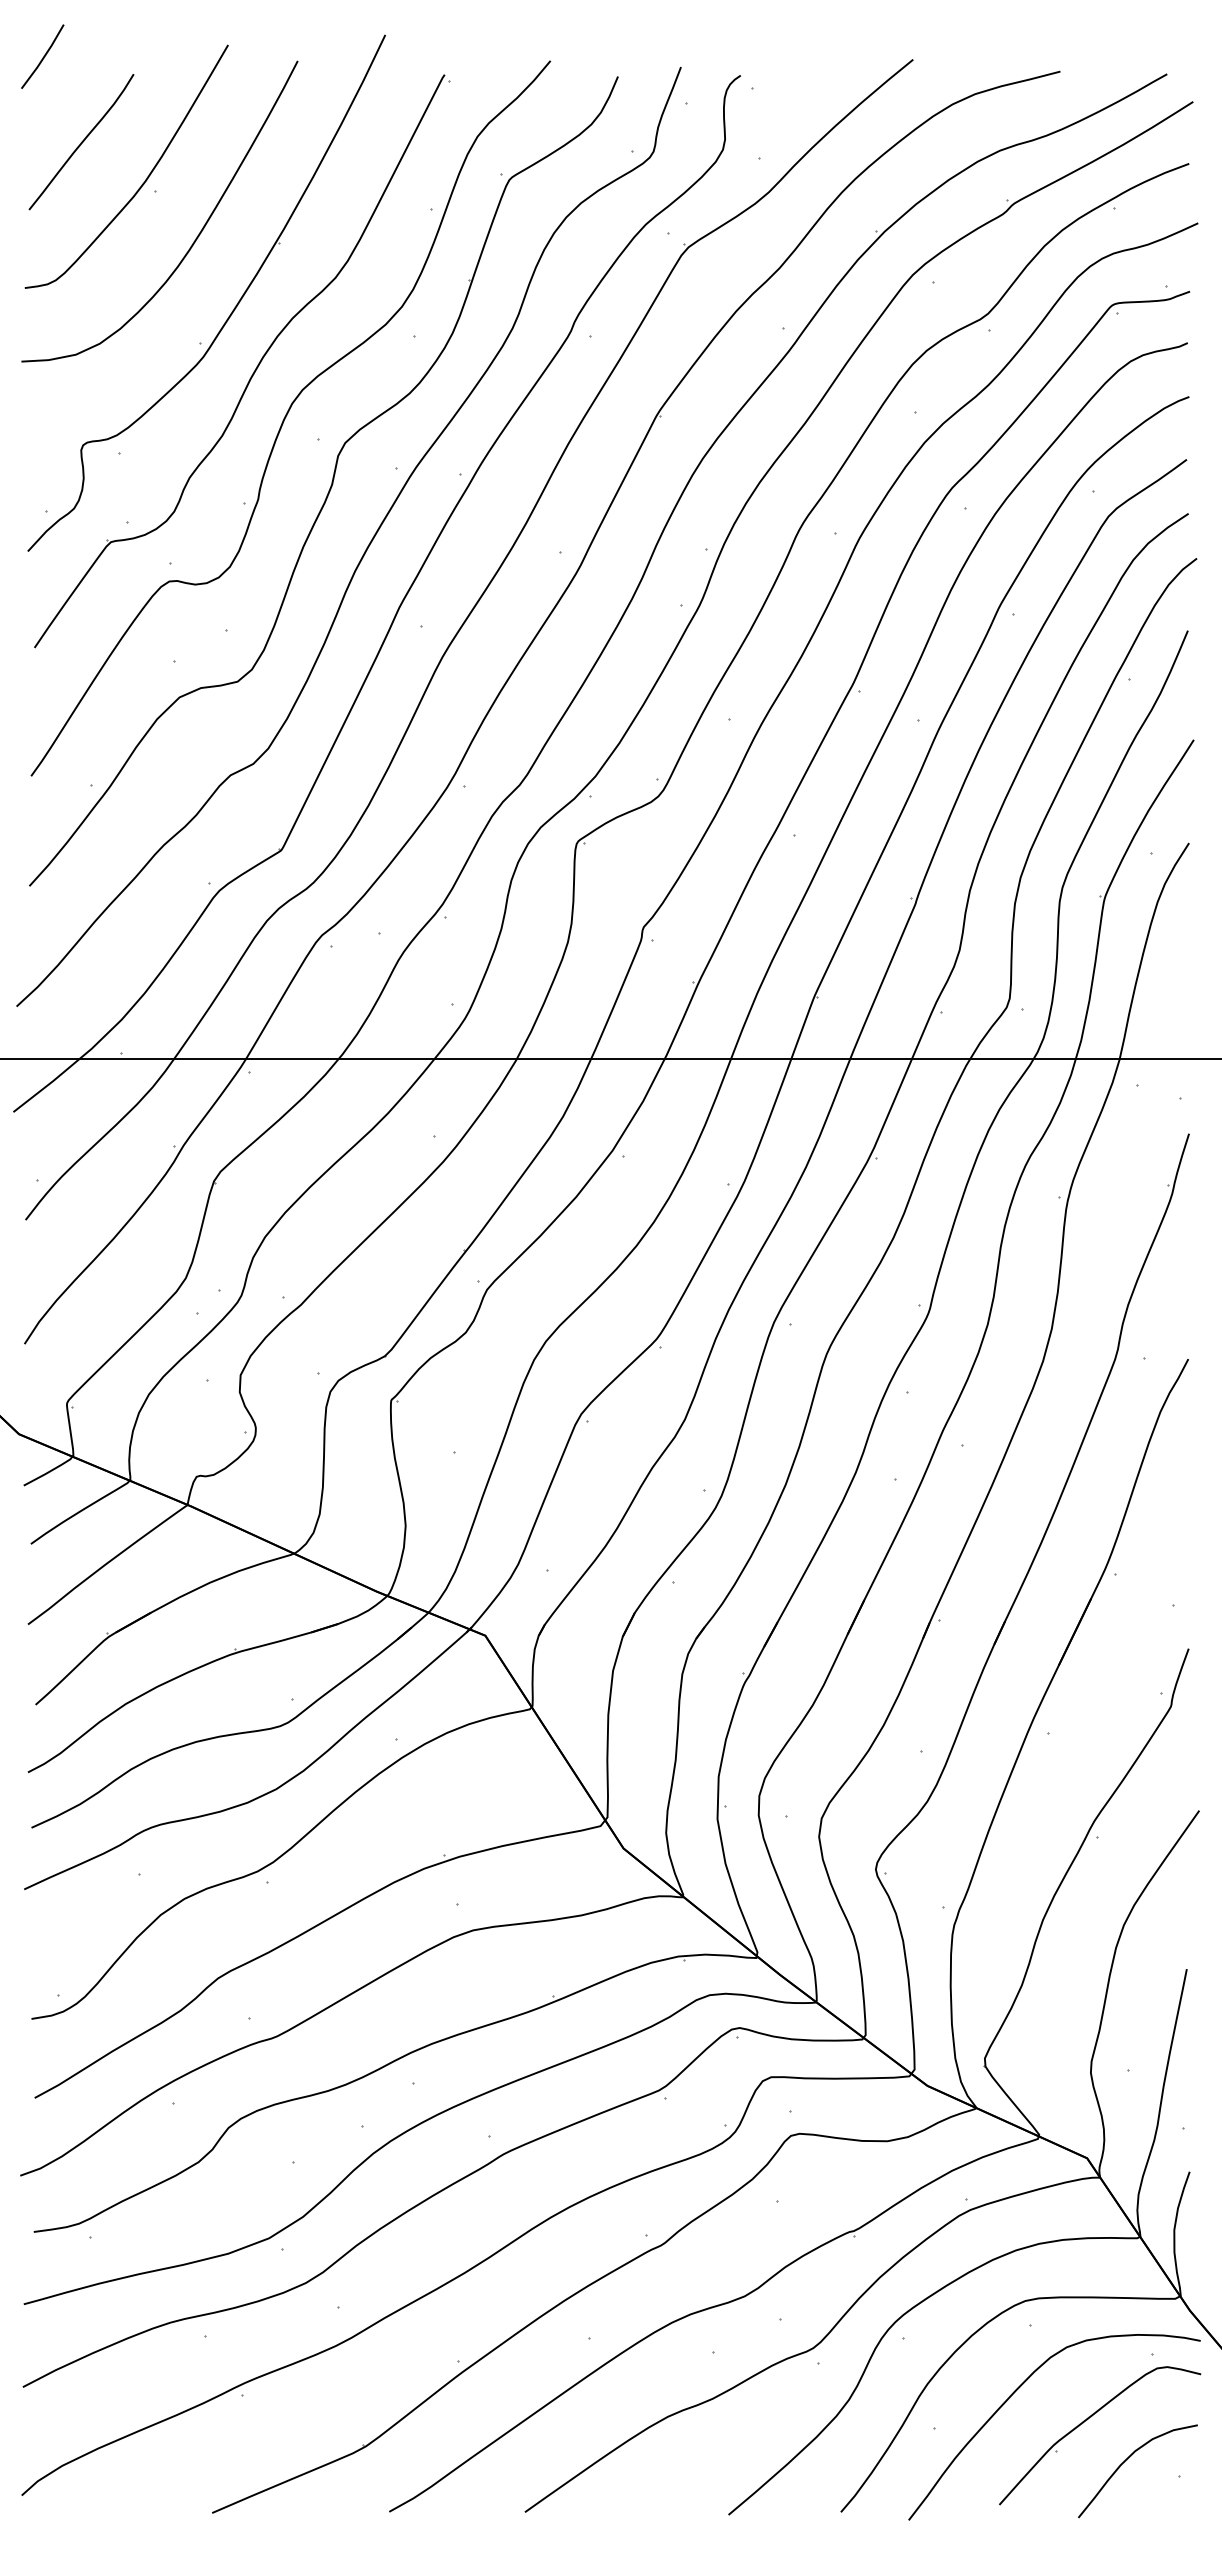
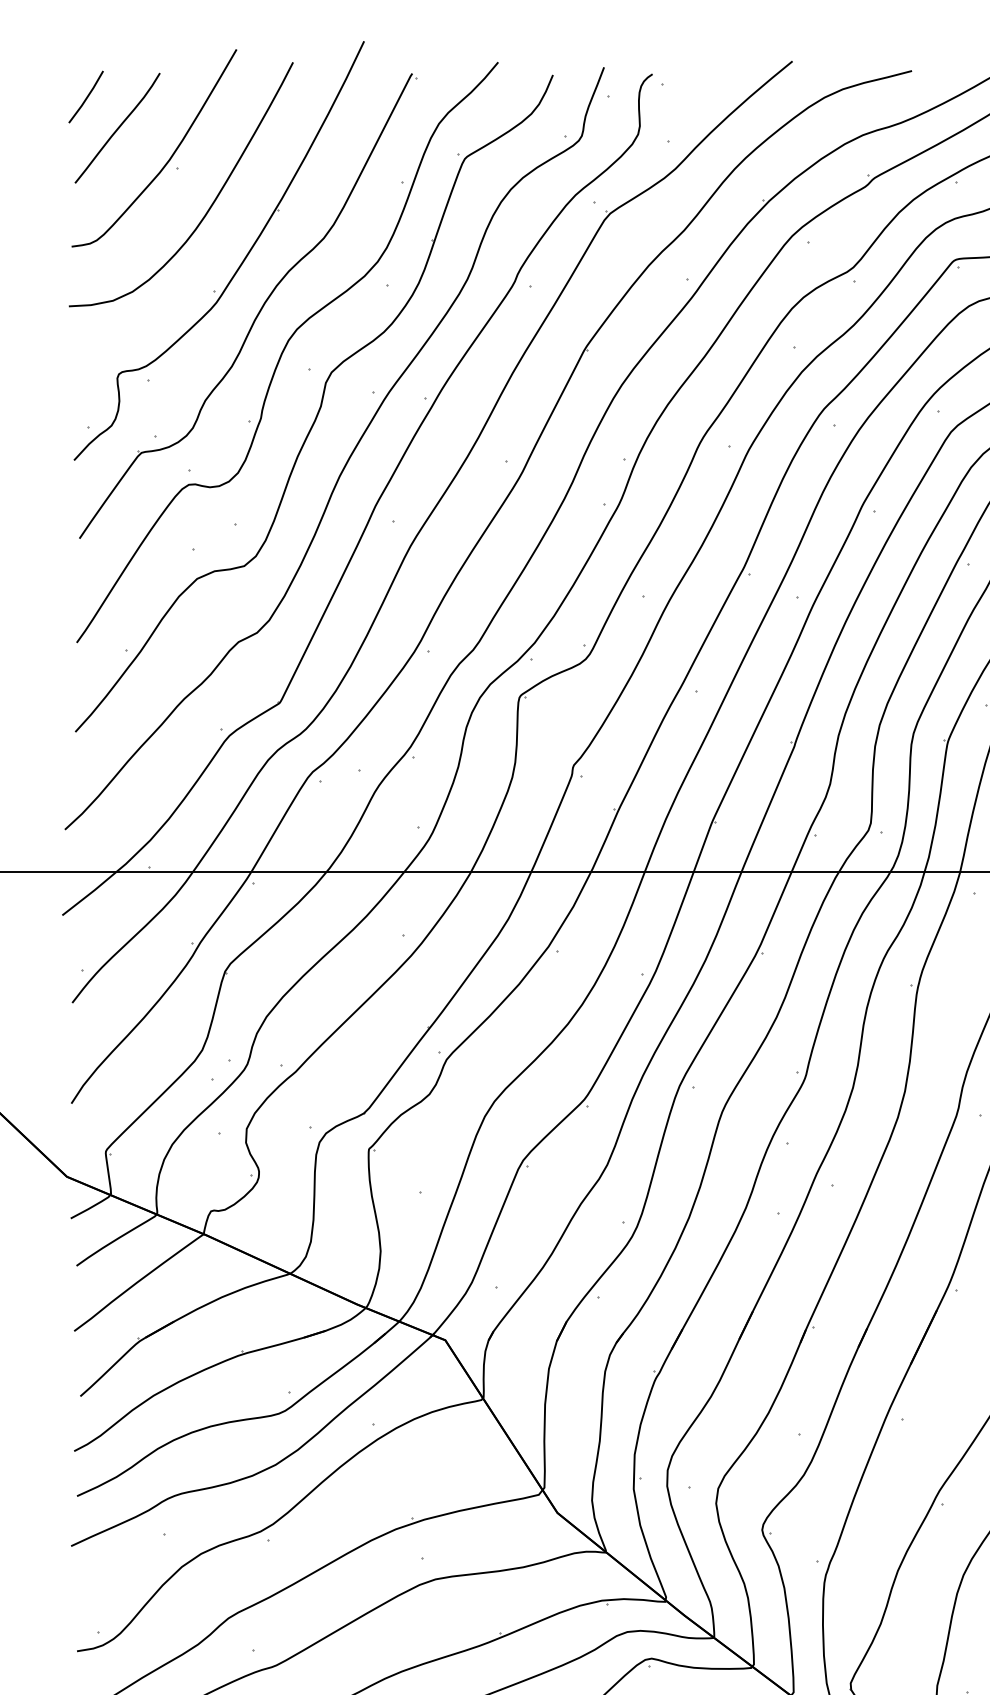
line: (43, 56) -> (86, 96), moved

